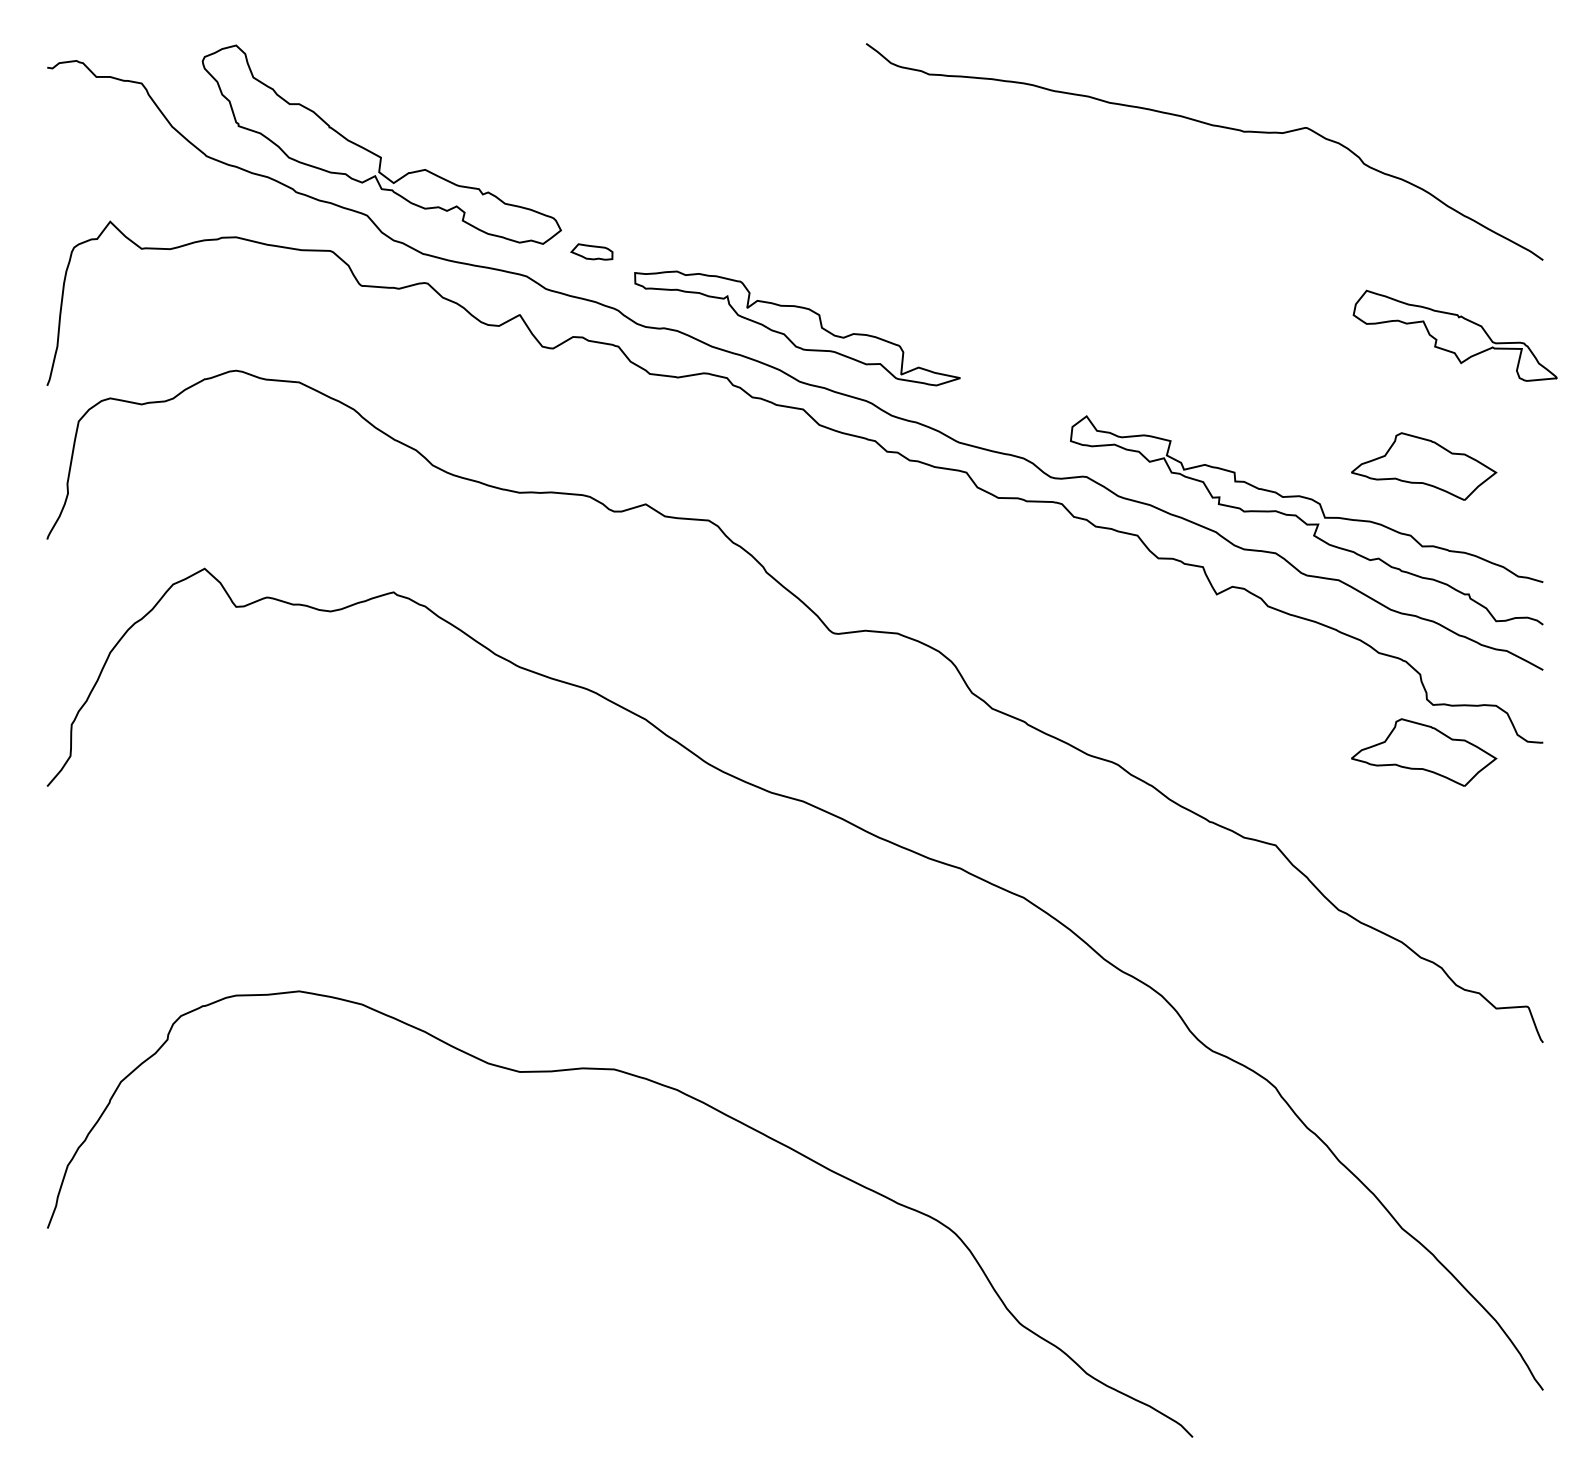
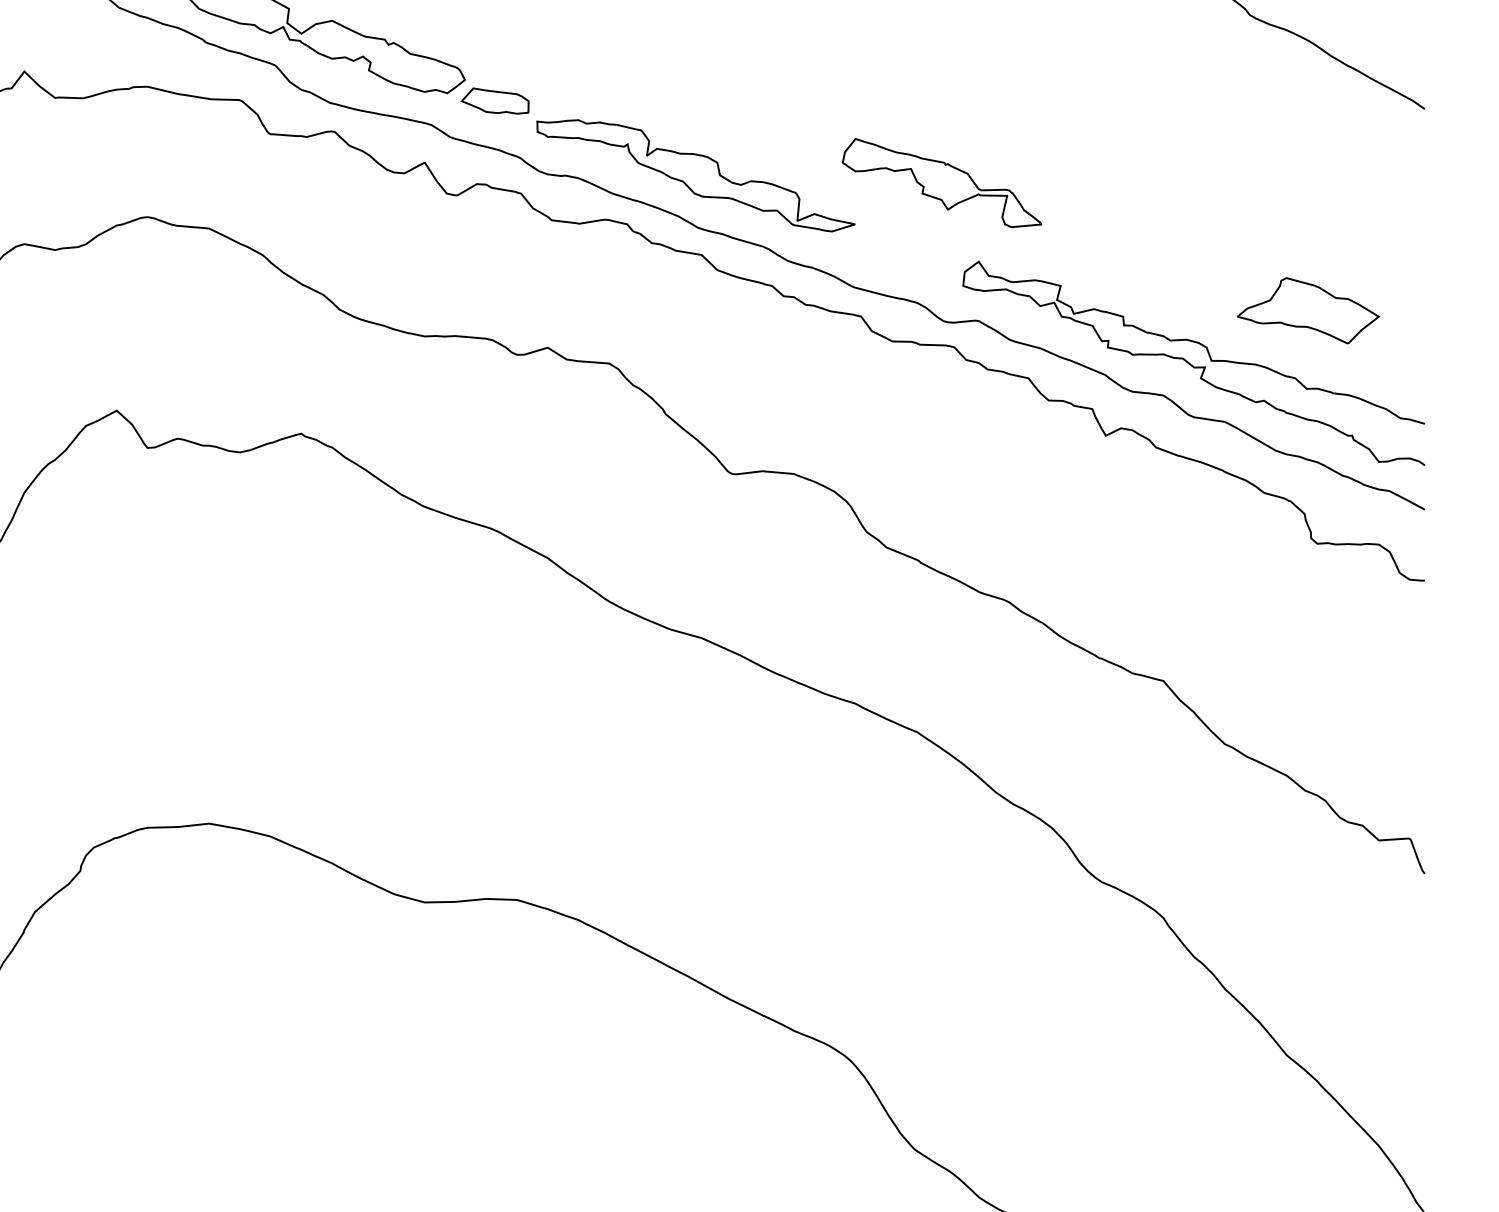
part: (591, 251) -> (494, 100), size x1.67
part: (1454, 335) -> (941, 182), moved
part: (1424, 752) -> (1308, 590), removed

